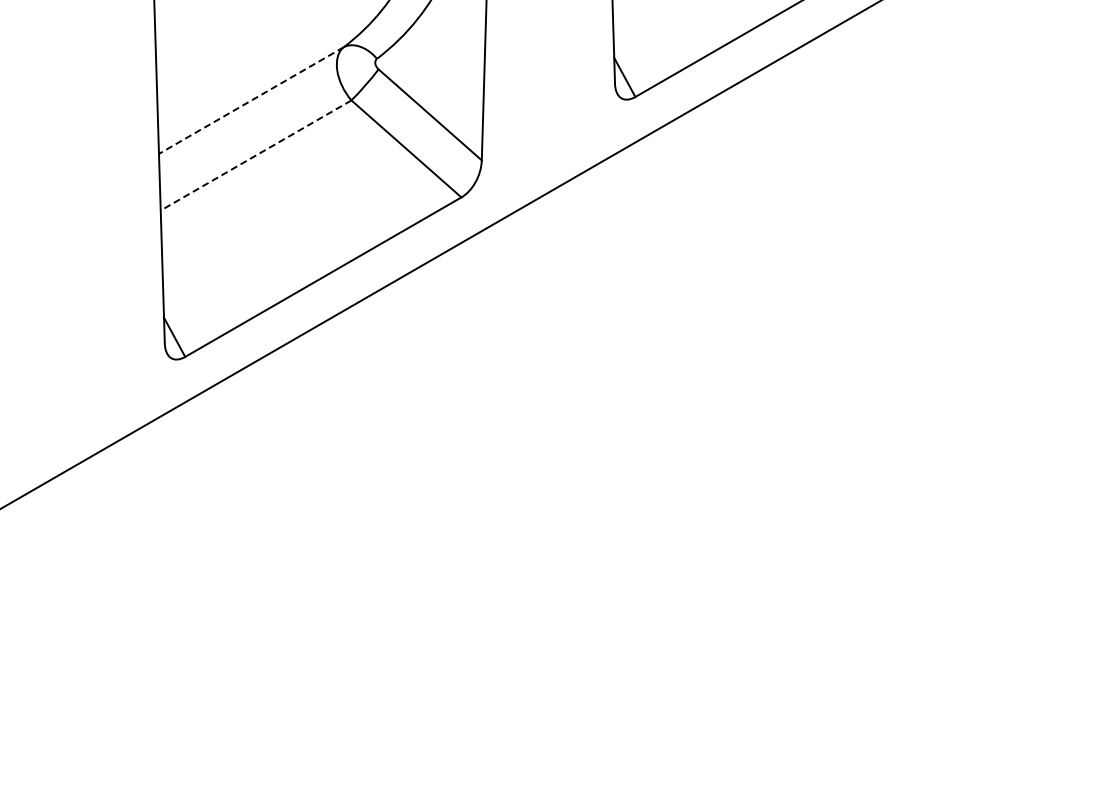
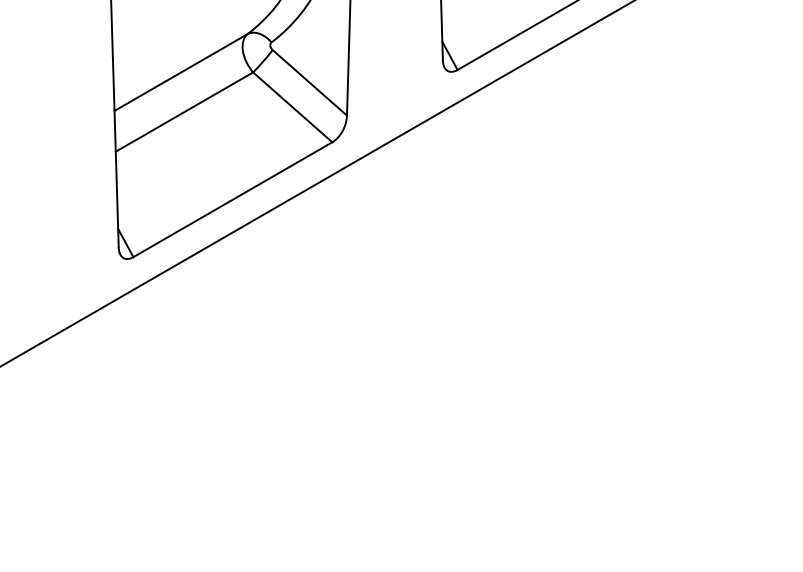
line: (251, 100) -> (181, 72), dashed -> solid
line: (255, 155) -> (184, 112), dashed -> solid

